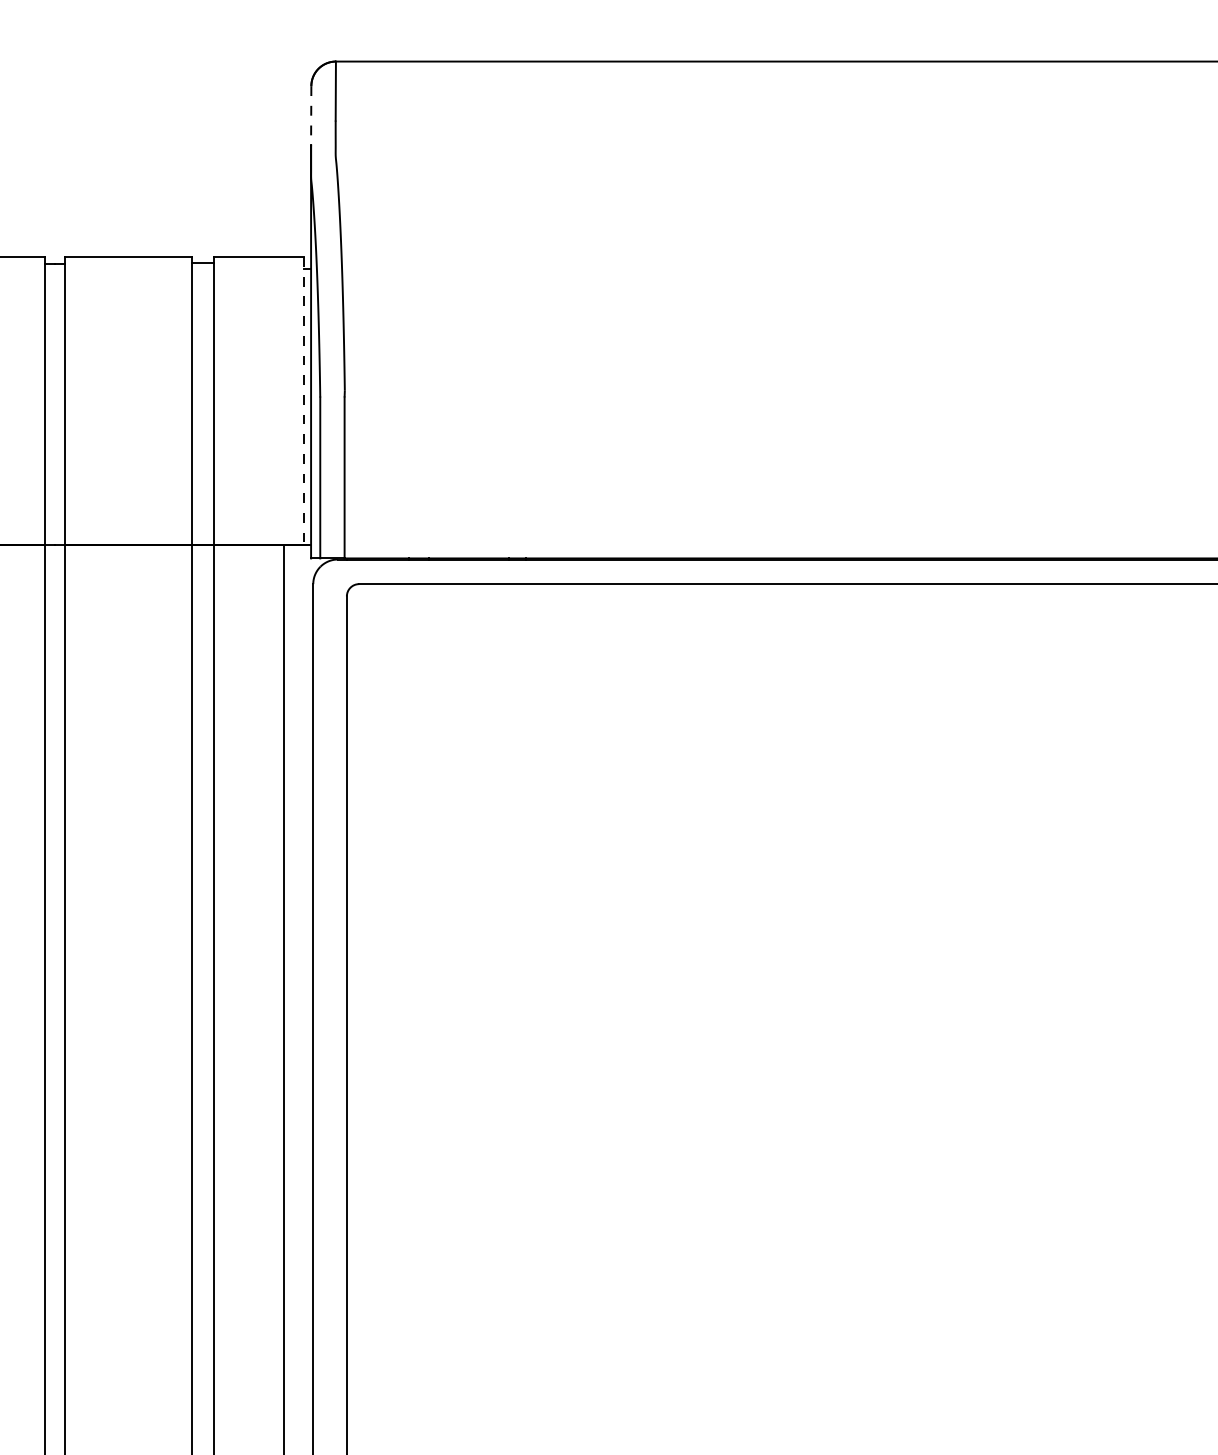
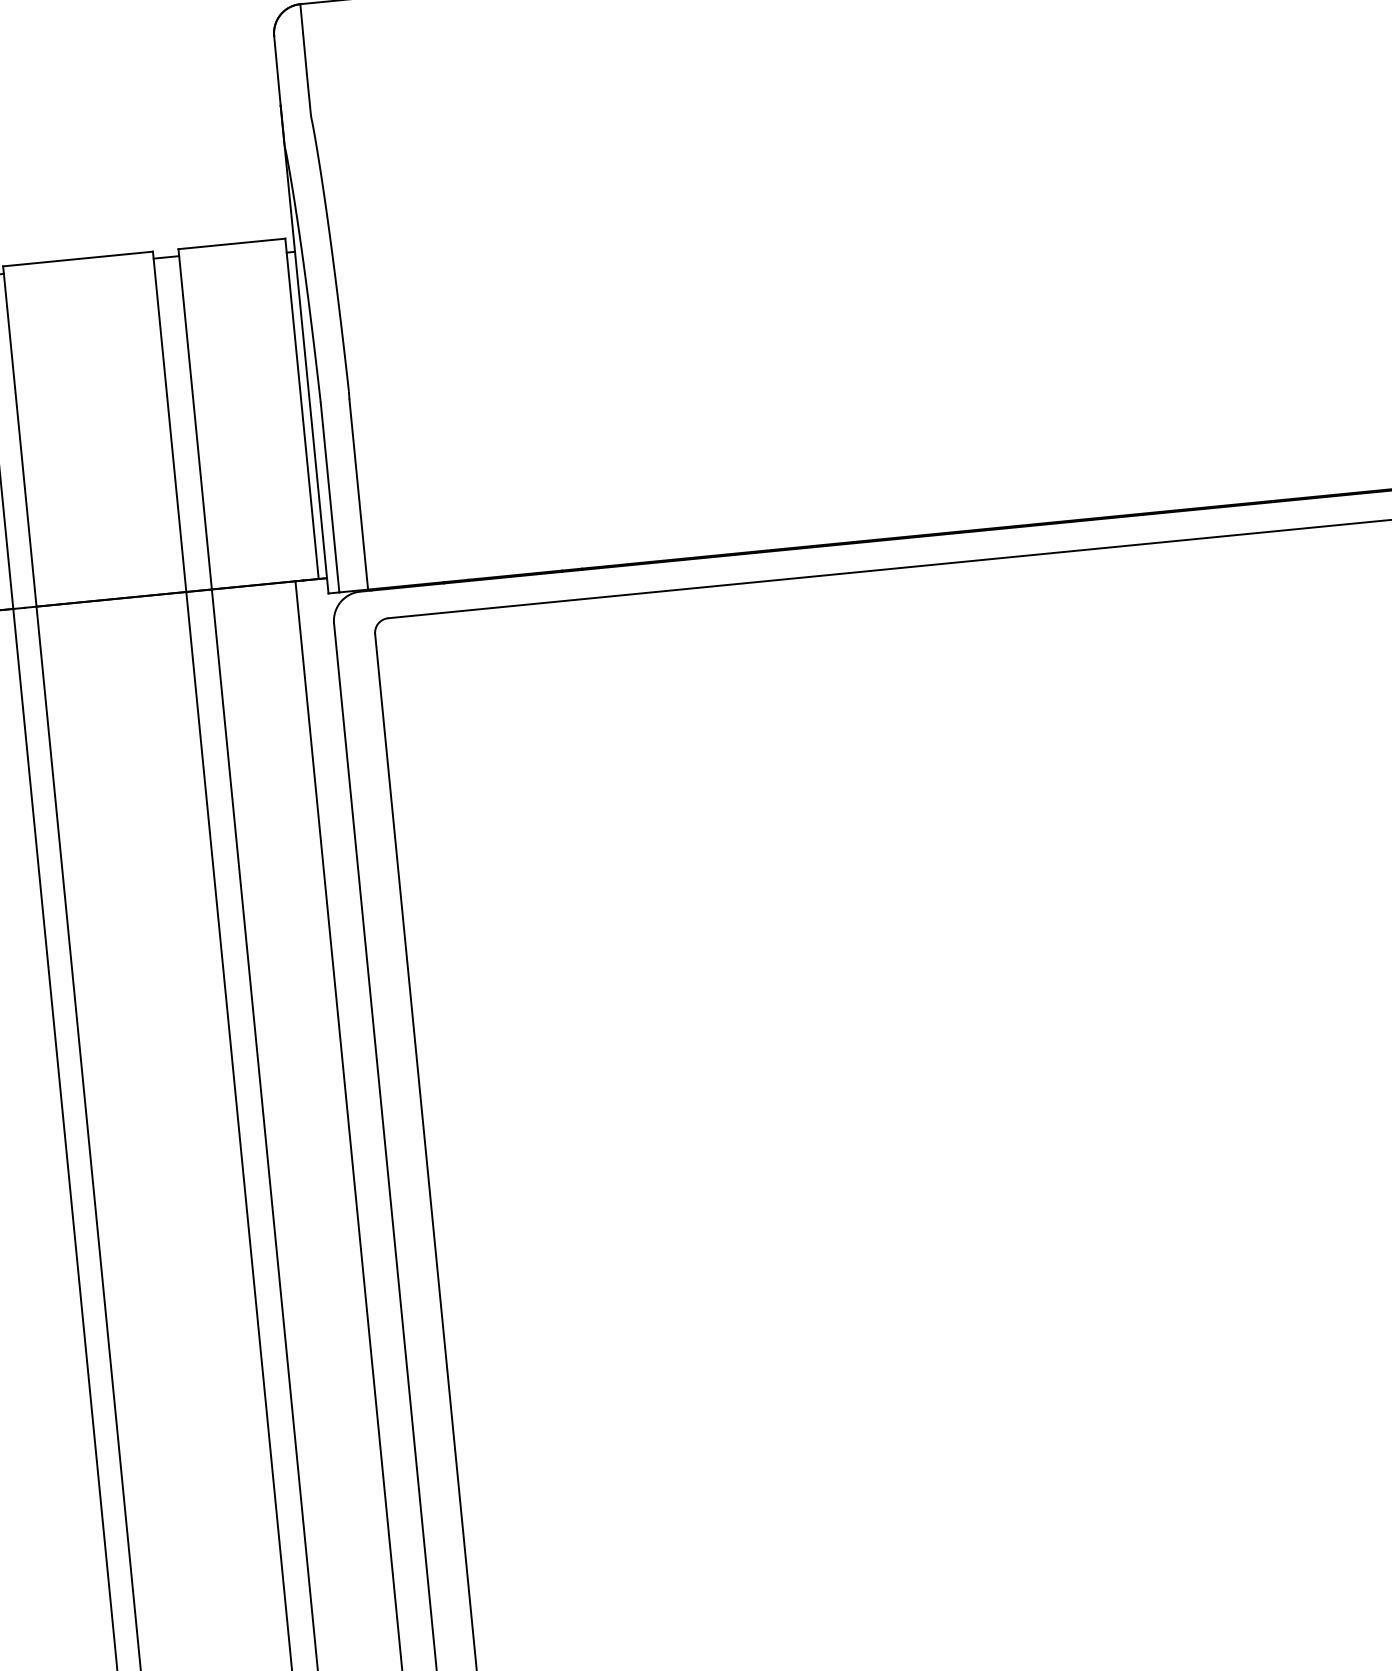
line: (311, 116) -> (277, 71), dashed -> solid
line: (304, 401) -> (302, 409), dashed -> solid

